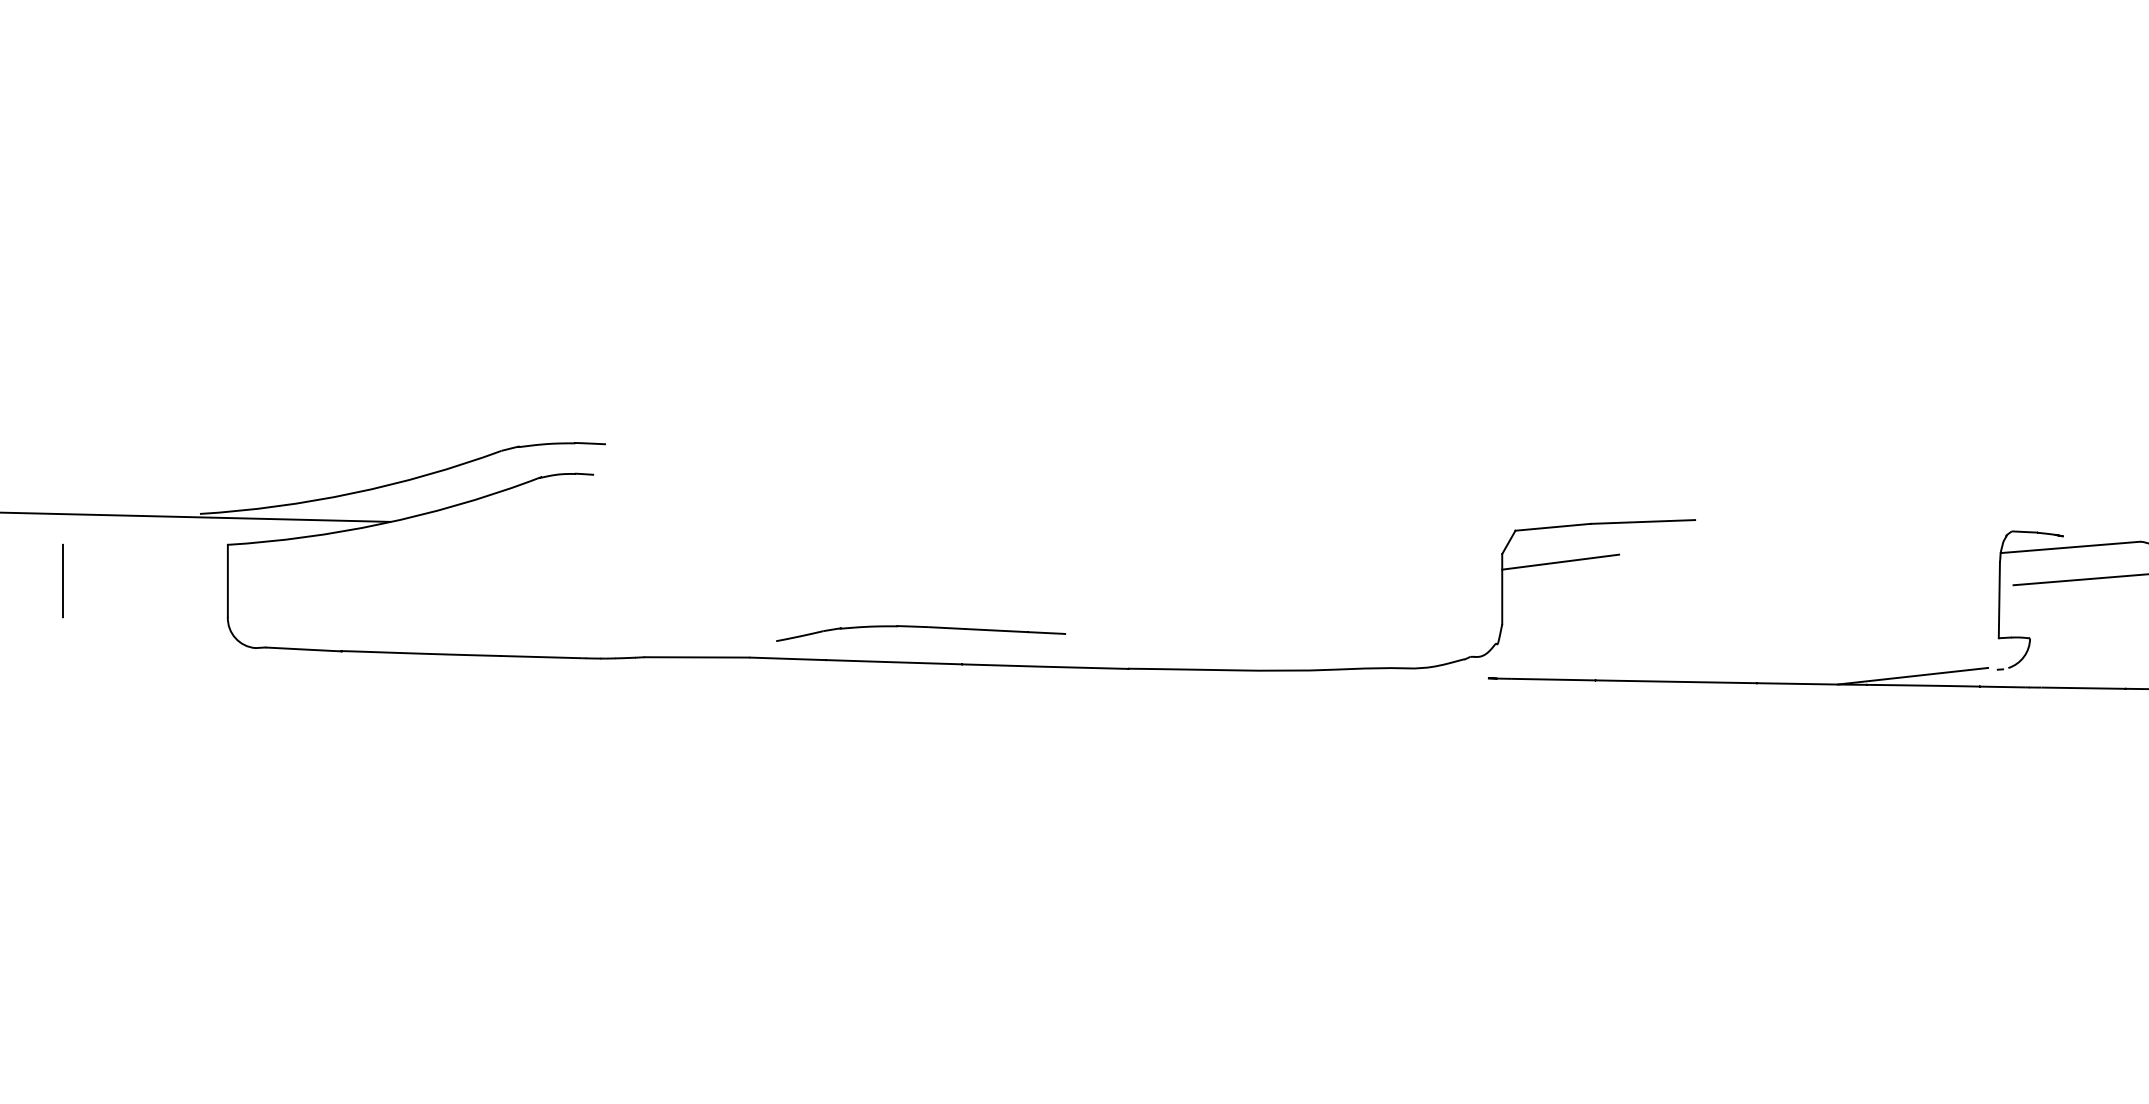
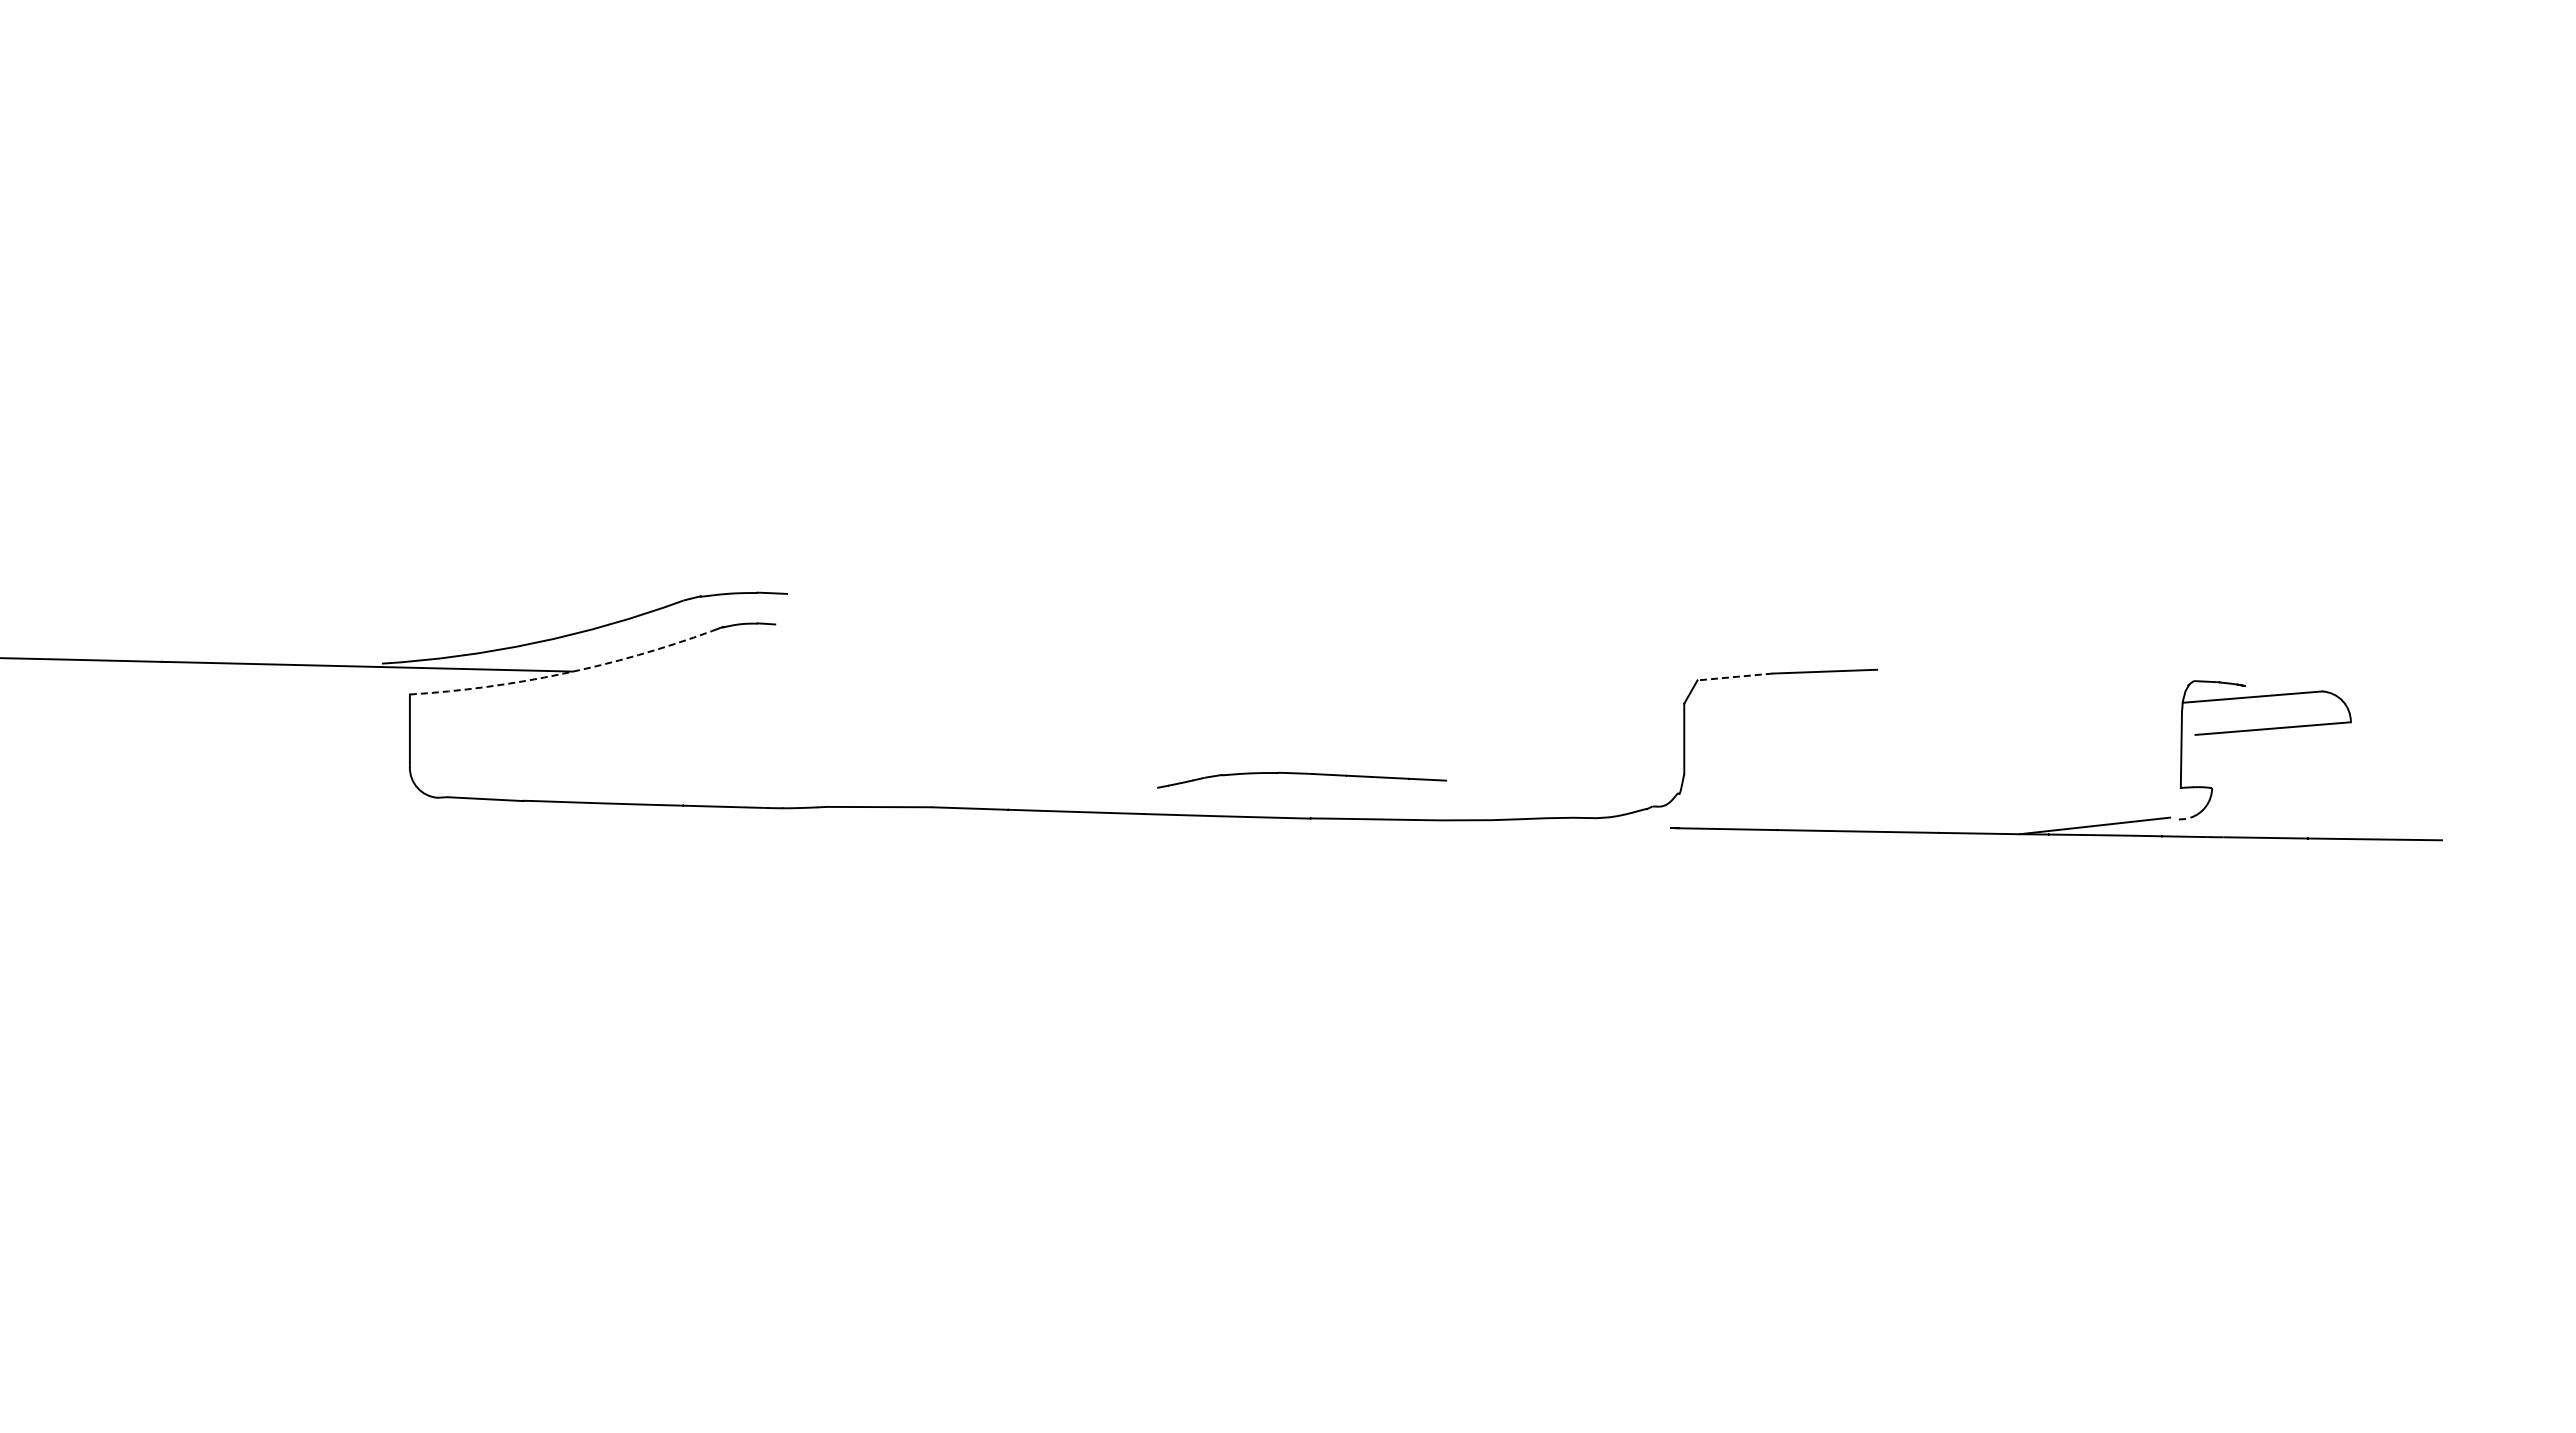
arc: (381, 523) -> (563, 673), solid -> dashed
line: (1553, 526) -> (1735, 676), solid -> dashed
line: (1560, 561) -> (1742, 711), removed
line: (63, 580) -> (245, 730), removed
part: (921, 632) -> (1302, 779), moved

